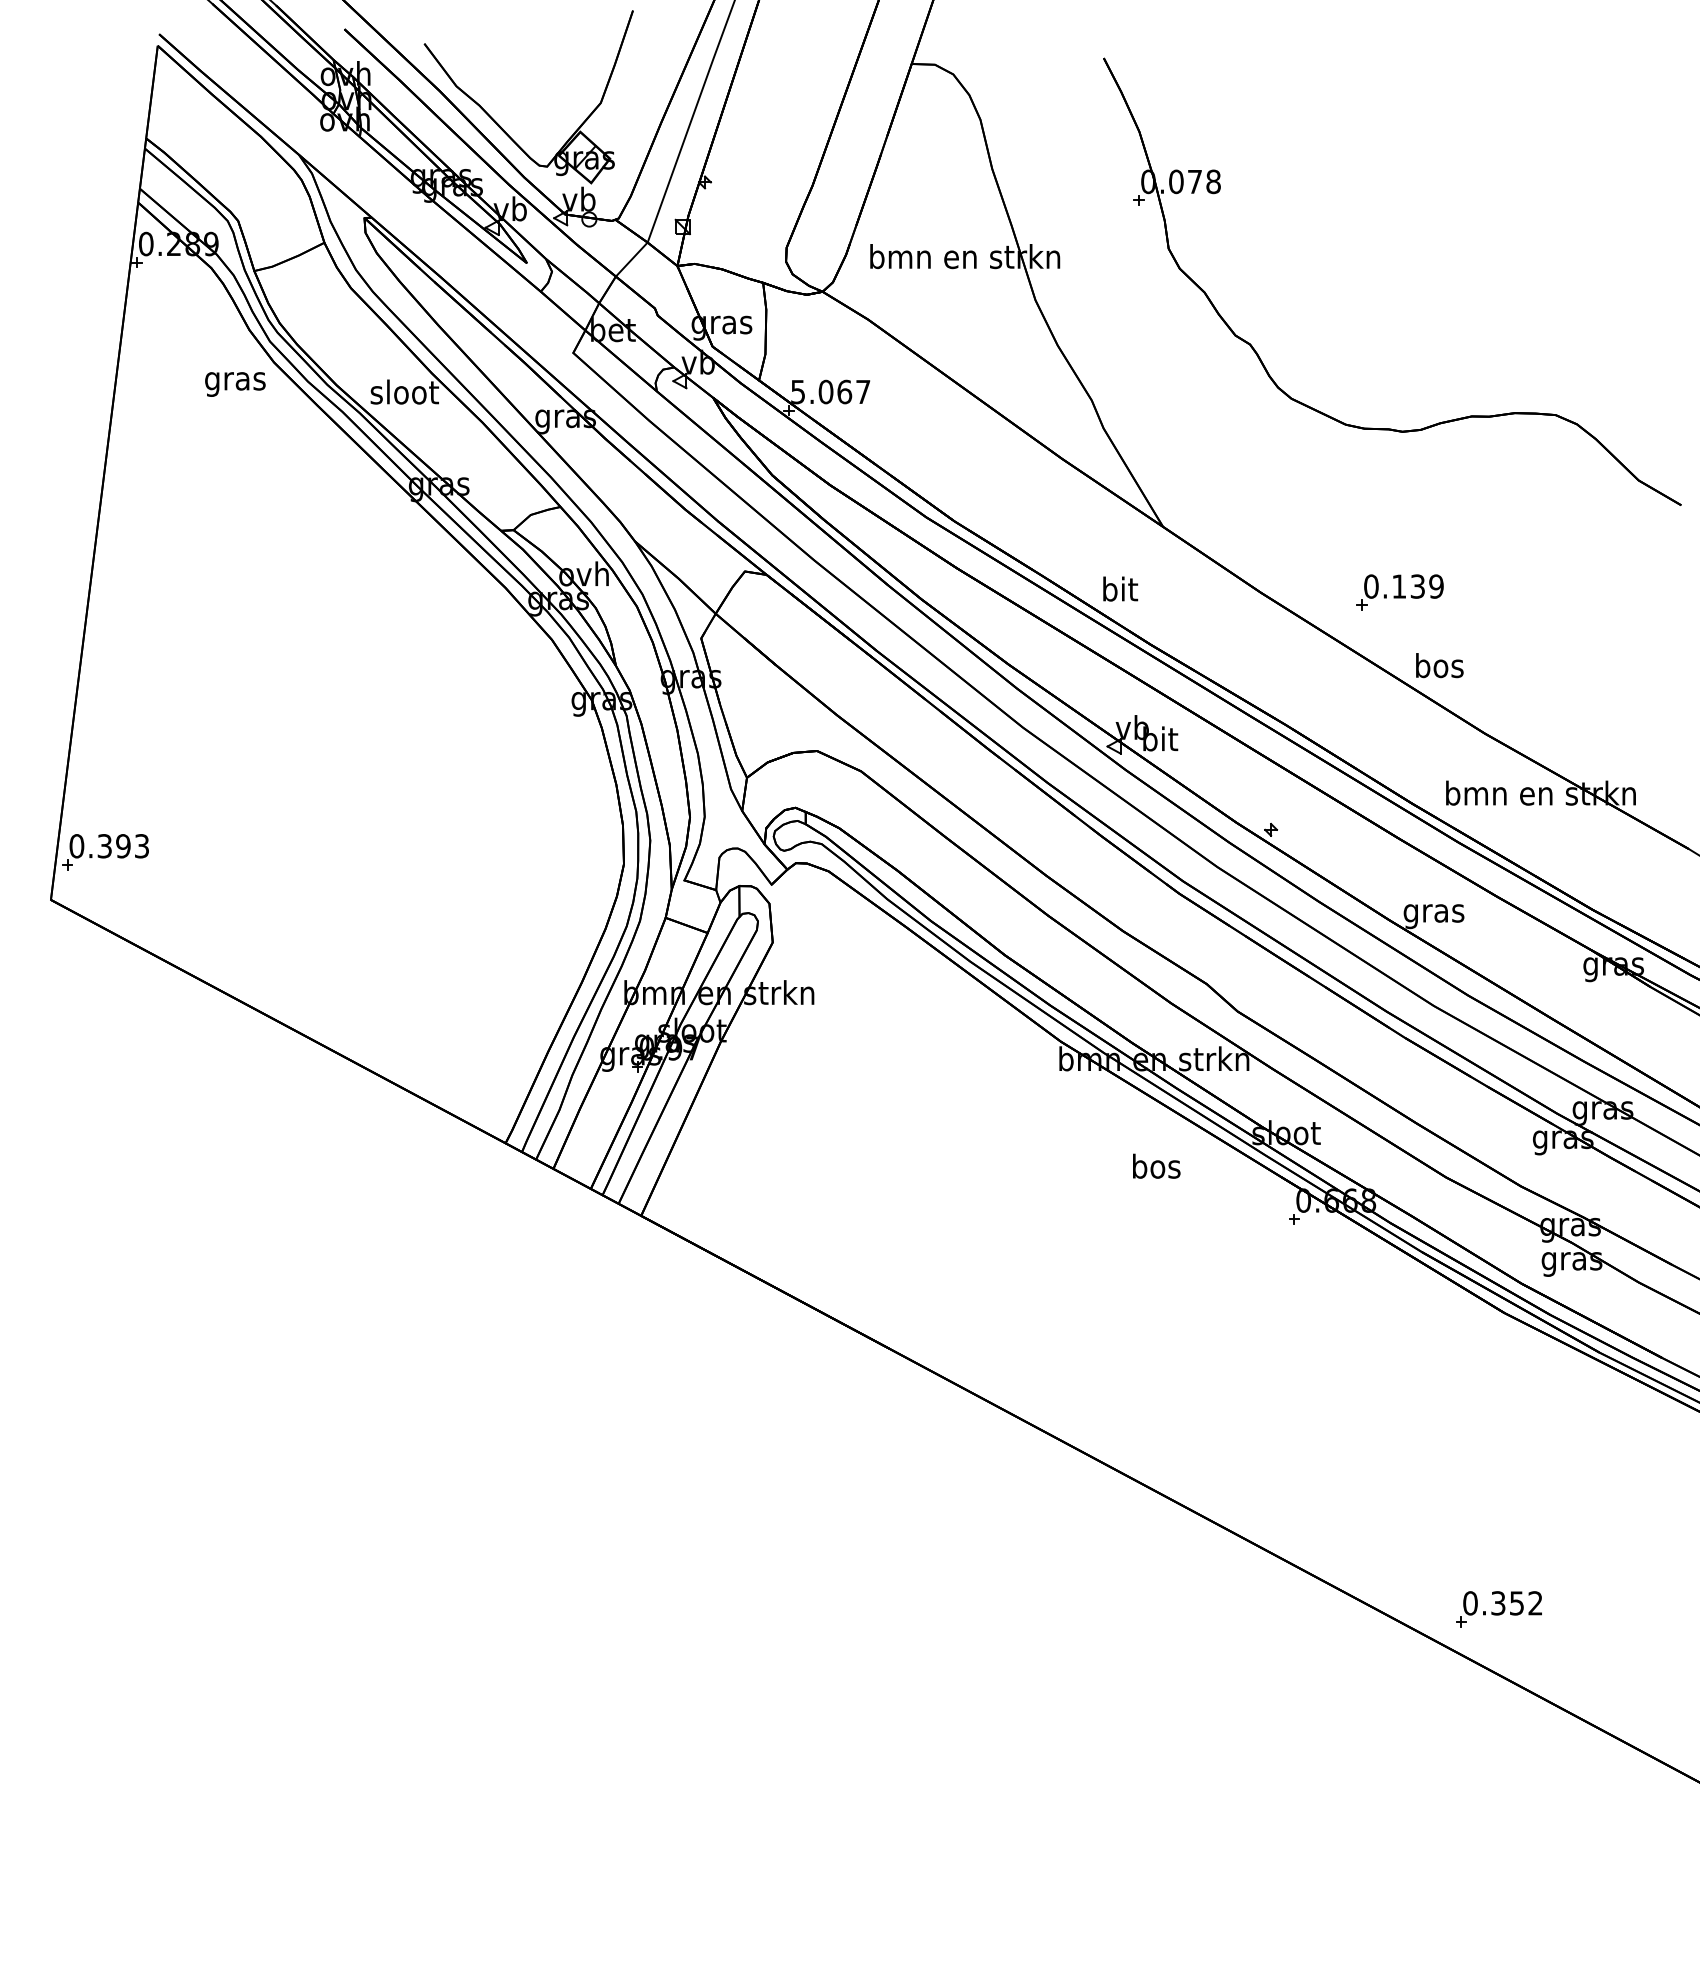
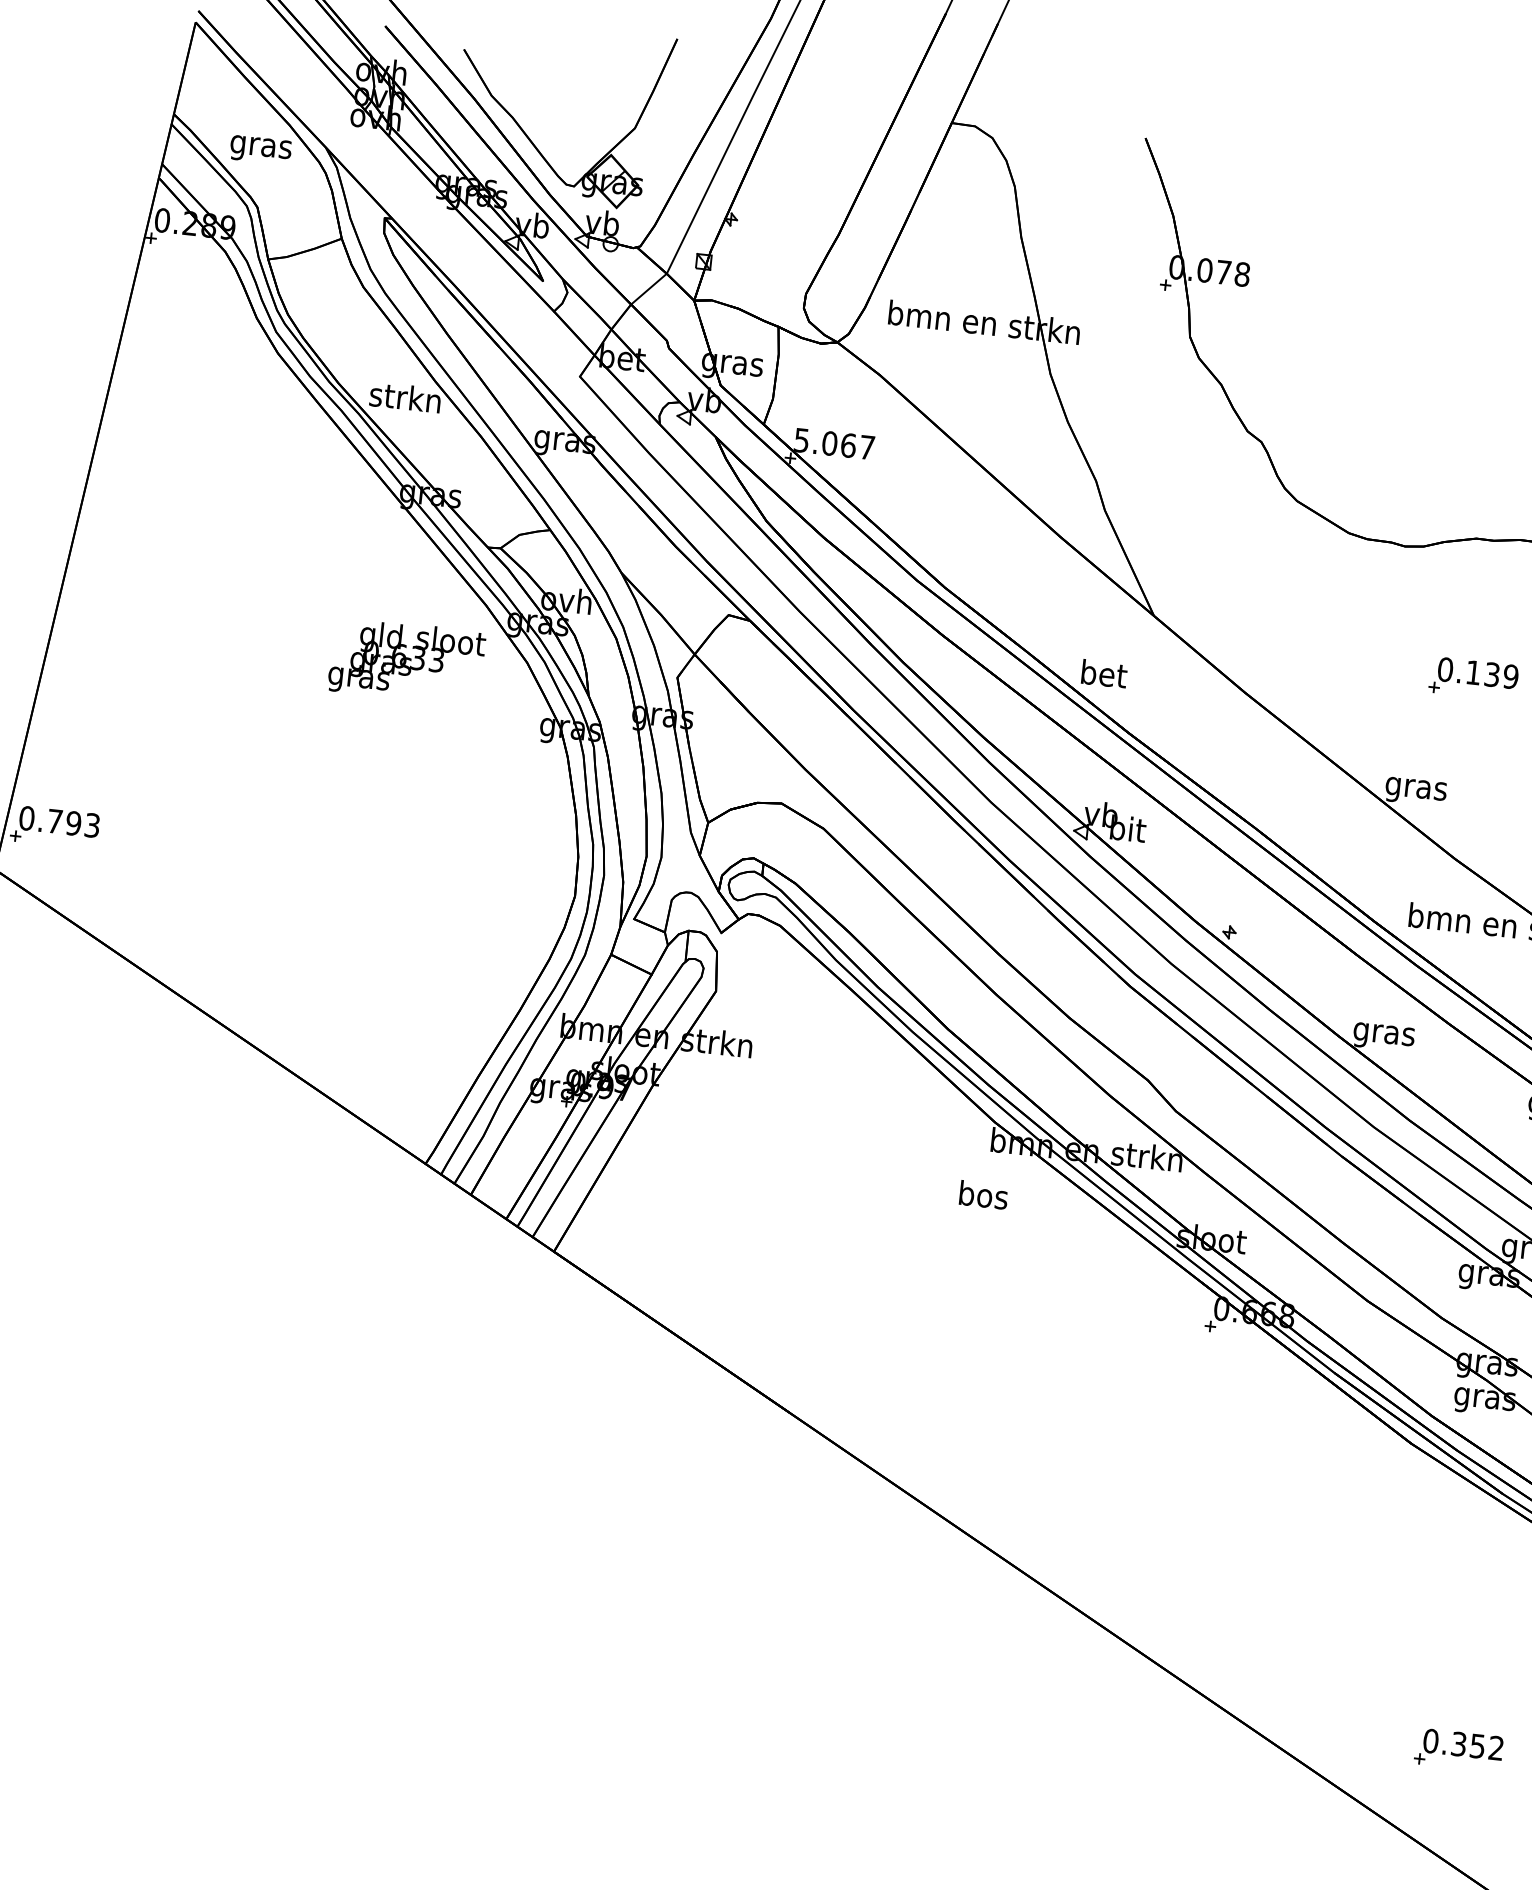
text: (235, 384) -> (260, 150), moved
text: (403, 391) -> (405, 396), sloot -> strkn
text: (1120, 588) -> (1104, 673), bit -> bet
part: (1399, 592) -> (1473, 678), moved
part: (433, 650) -> (406, 660), added
text: (1439, 668) -> (1416, 788), bos -> gras
text: (104, 846) -> (54, 821), 0.393 -> 0.793
text: (1156, 1165) -> (983, 1194), moved
part: (1498, 1609) -> (1458, 1750), moved

